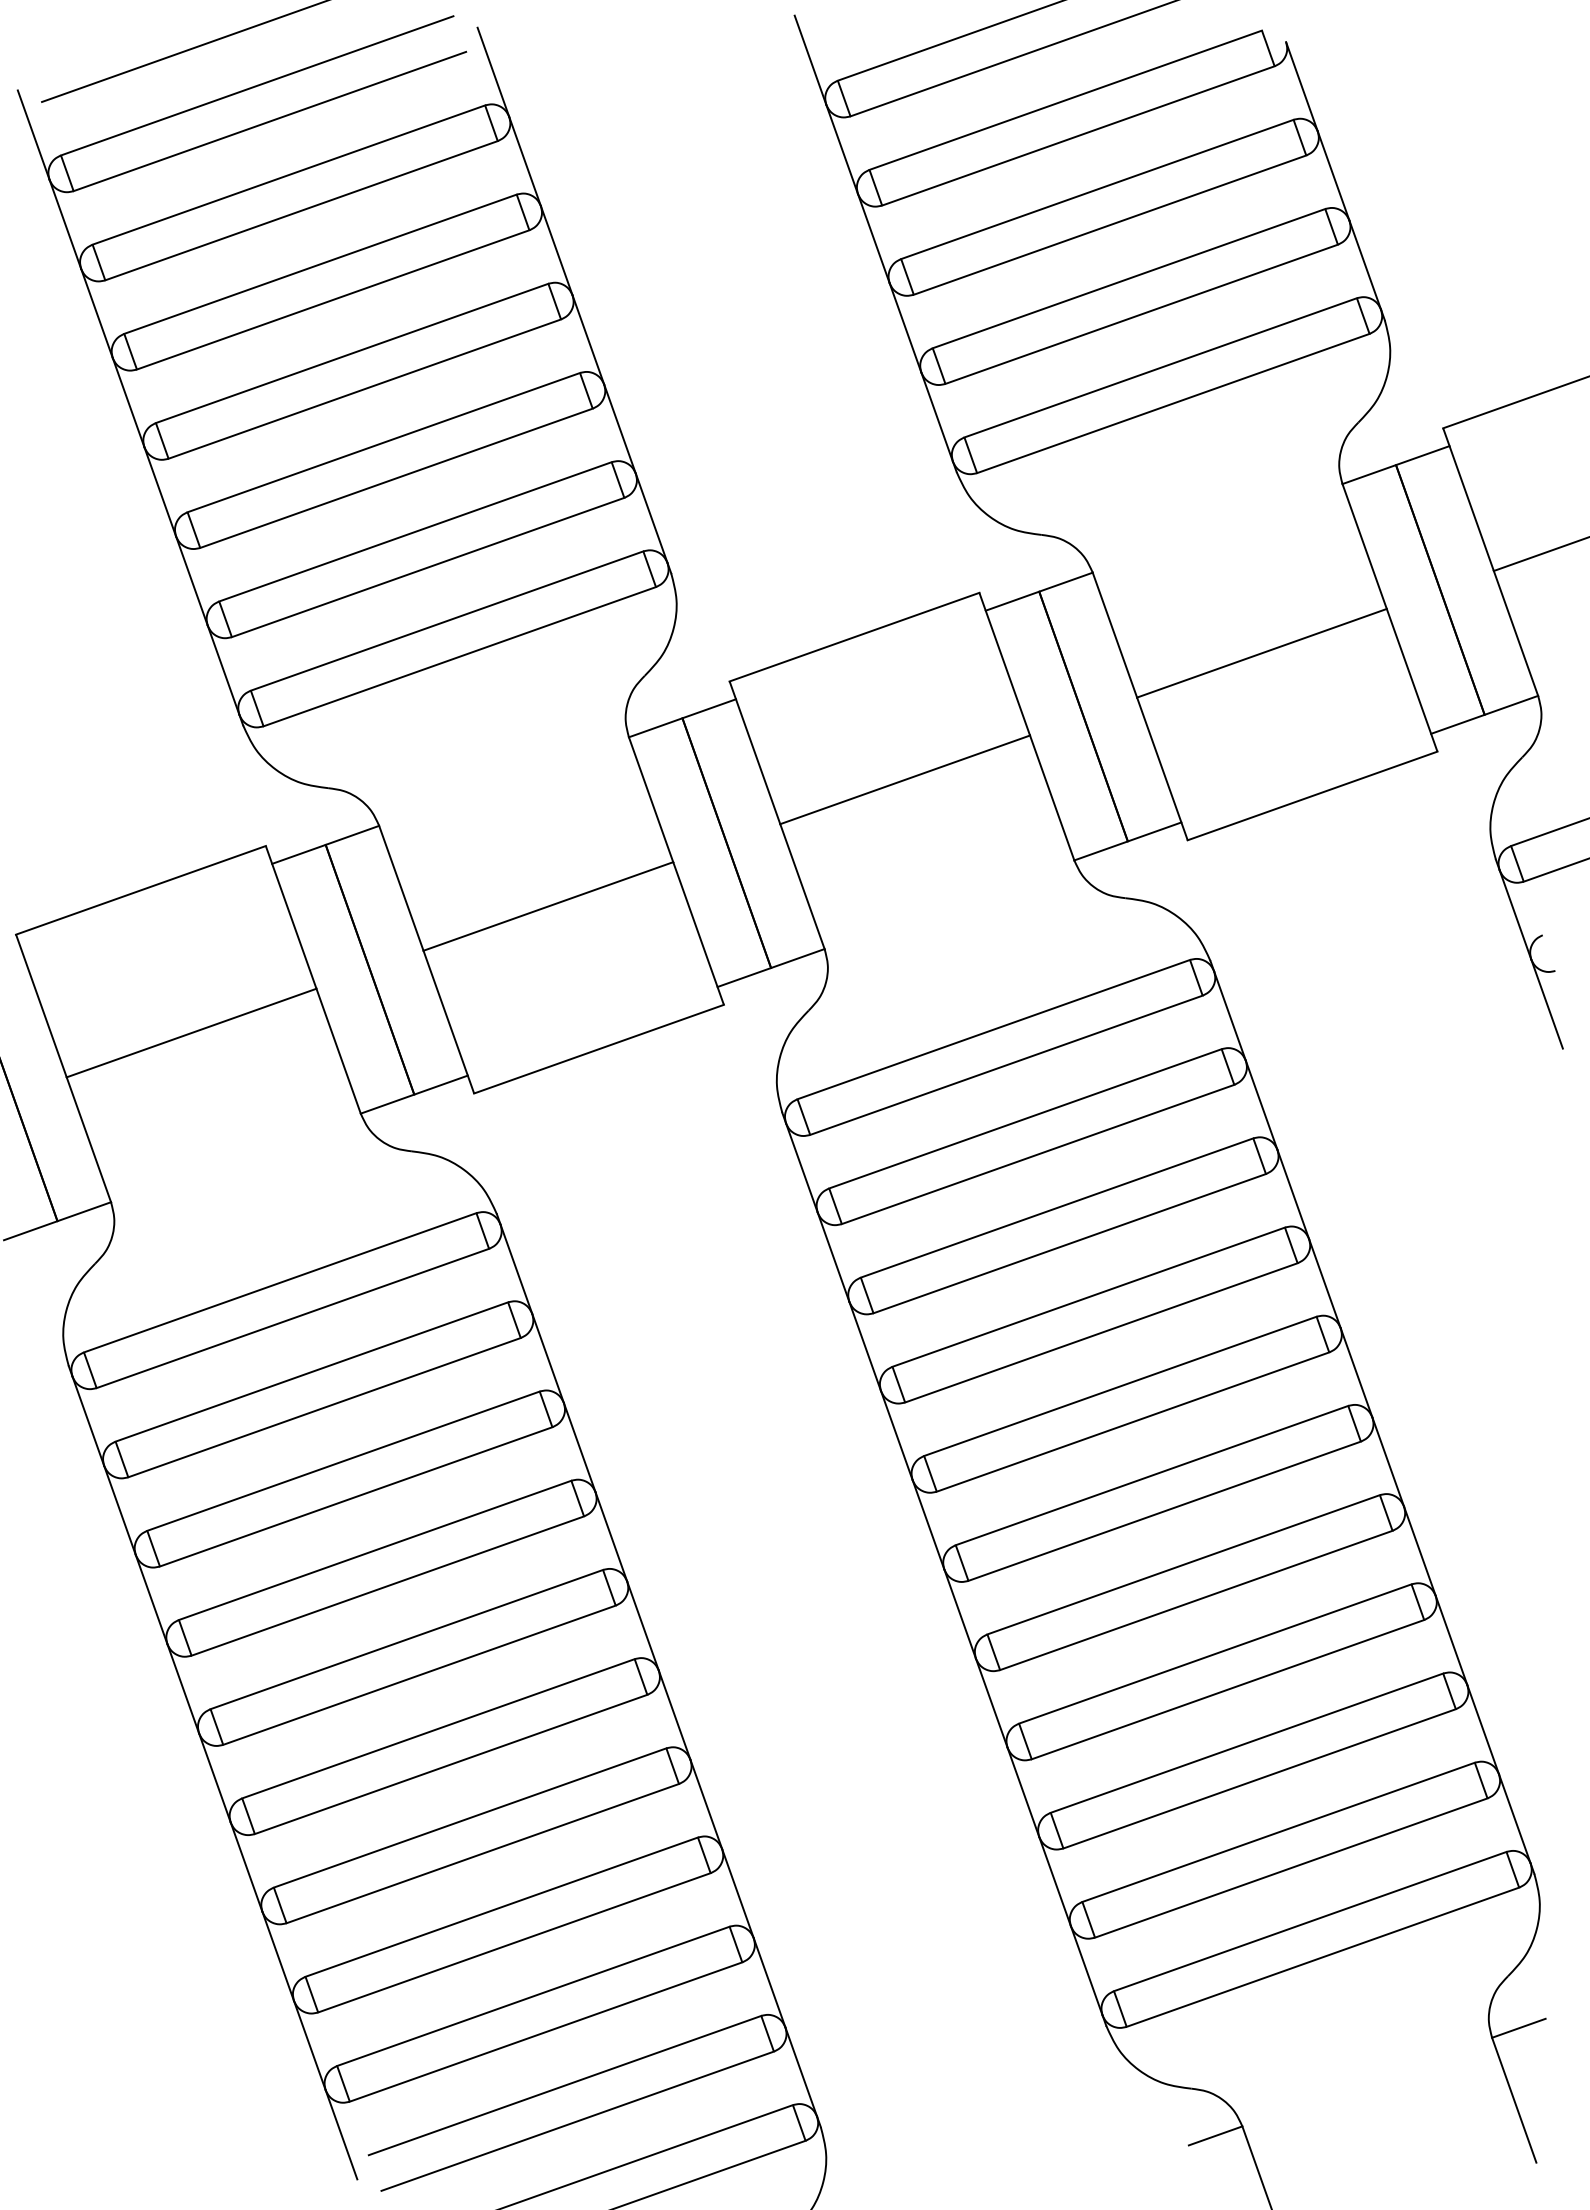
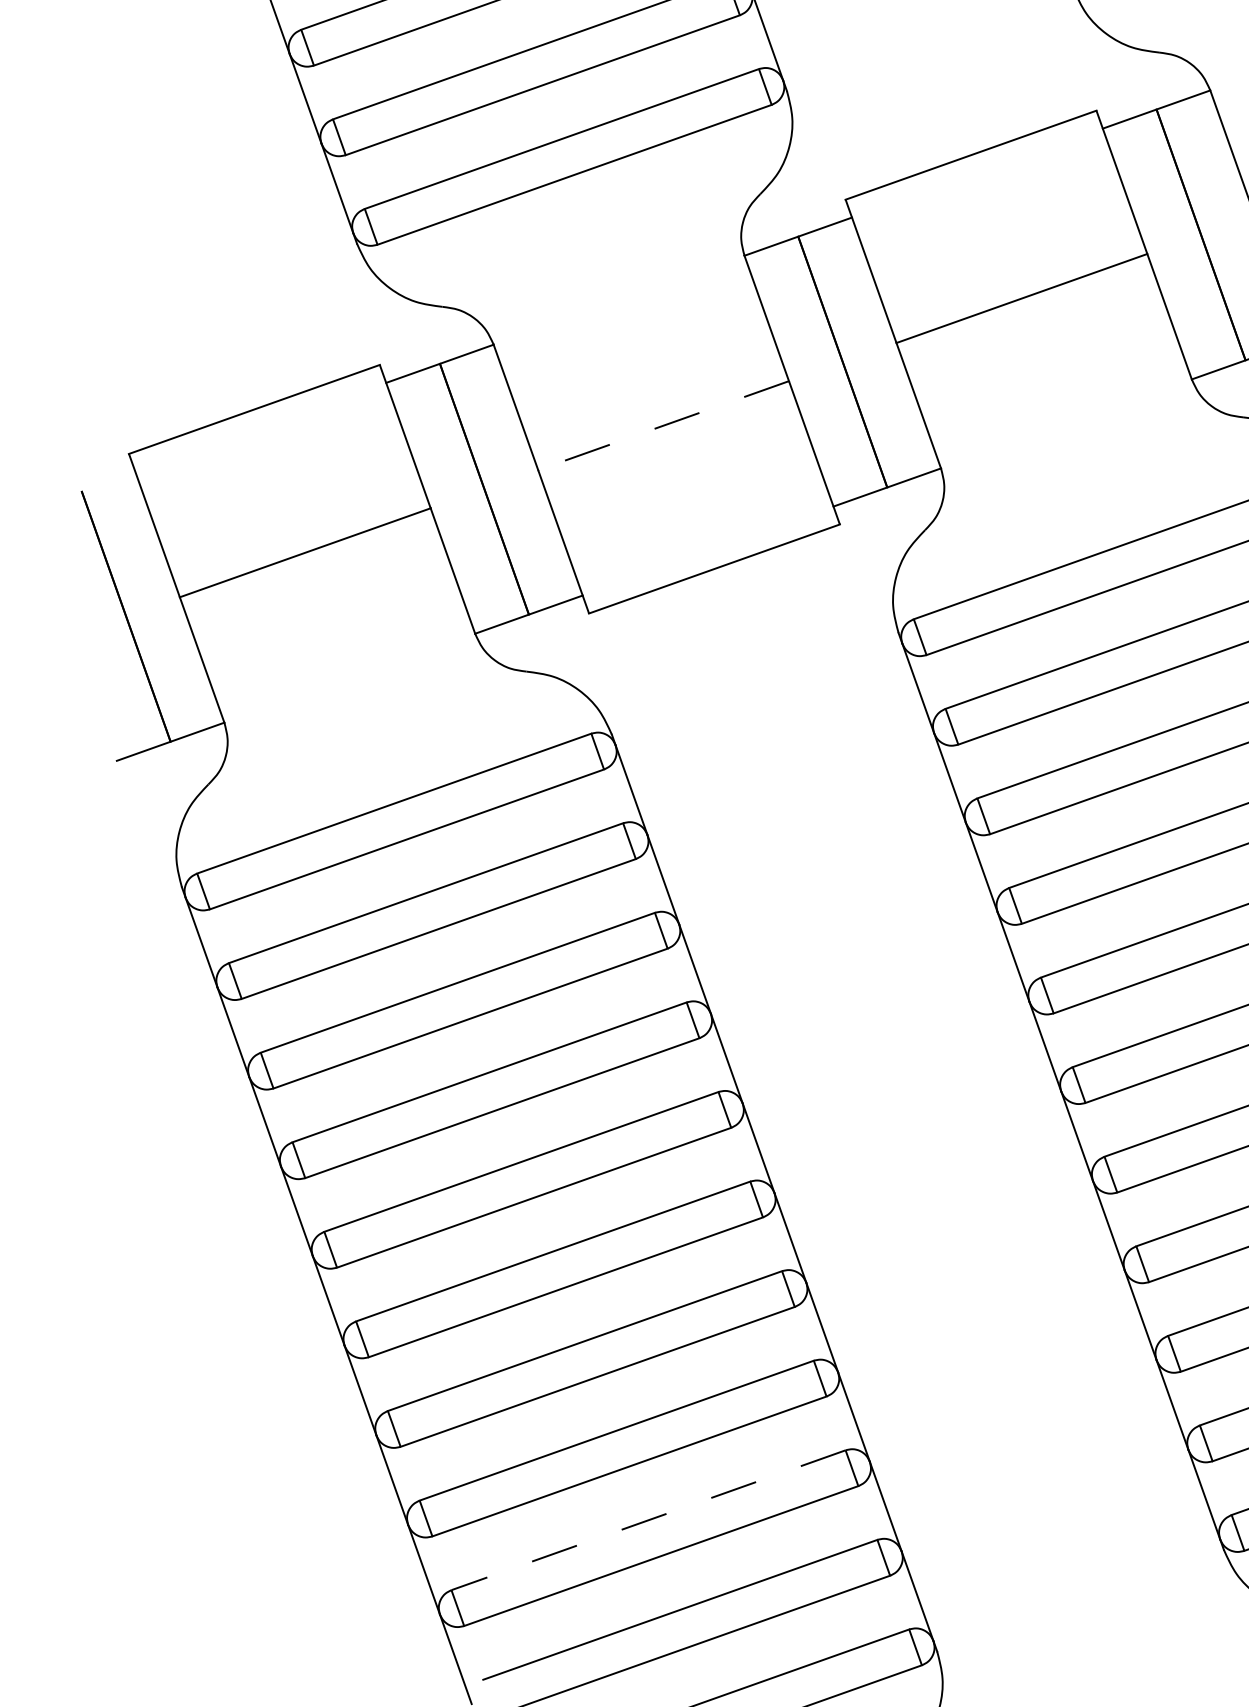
line: (547, 906) -> (662, 425), solid -> dashed
line: (532, 1996) -> (647, 1520), solid -> dashed

